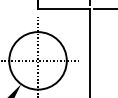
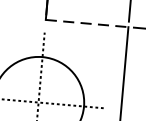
line: (64, 8) -> (87, 23), solid -> dashed

